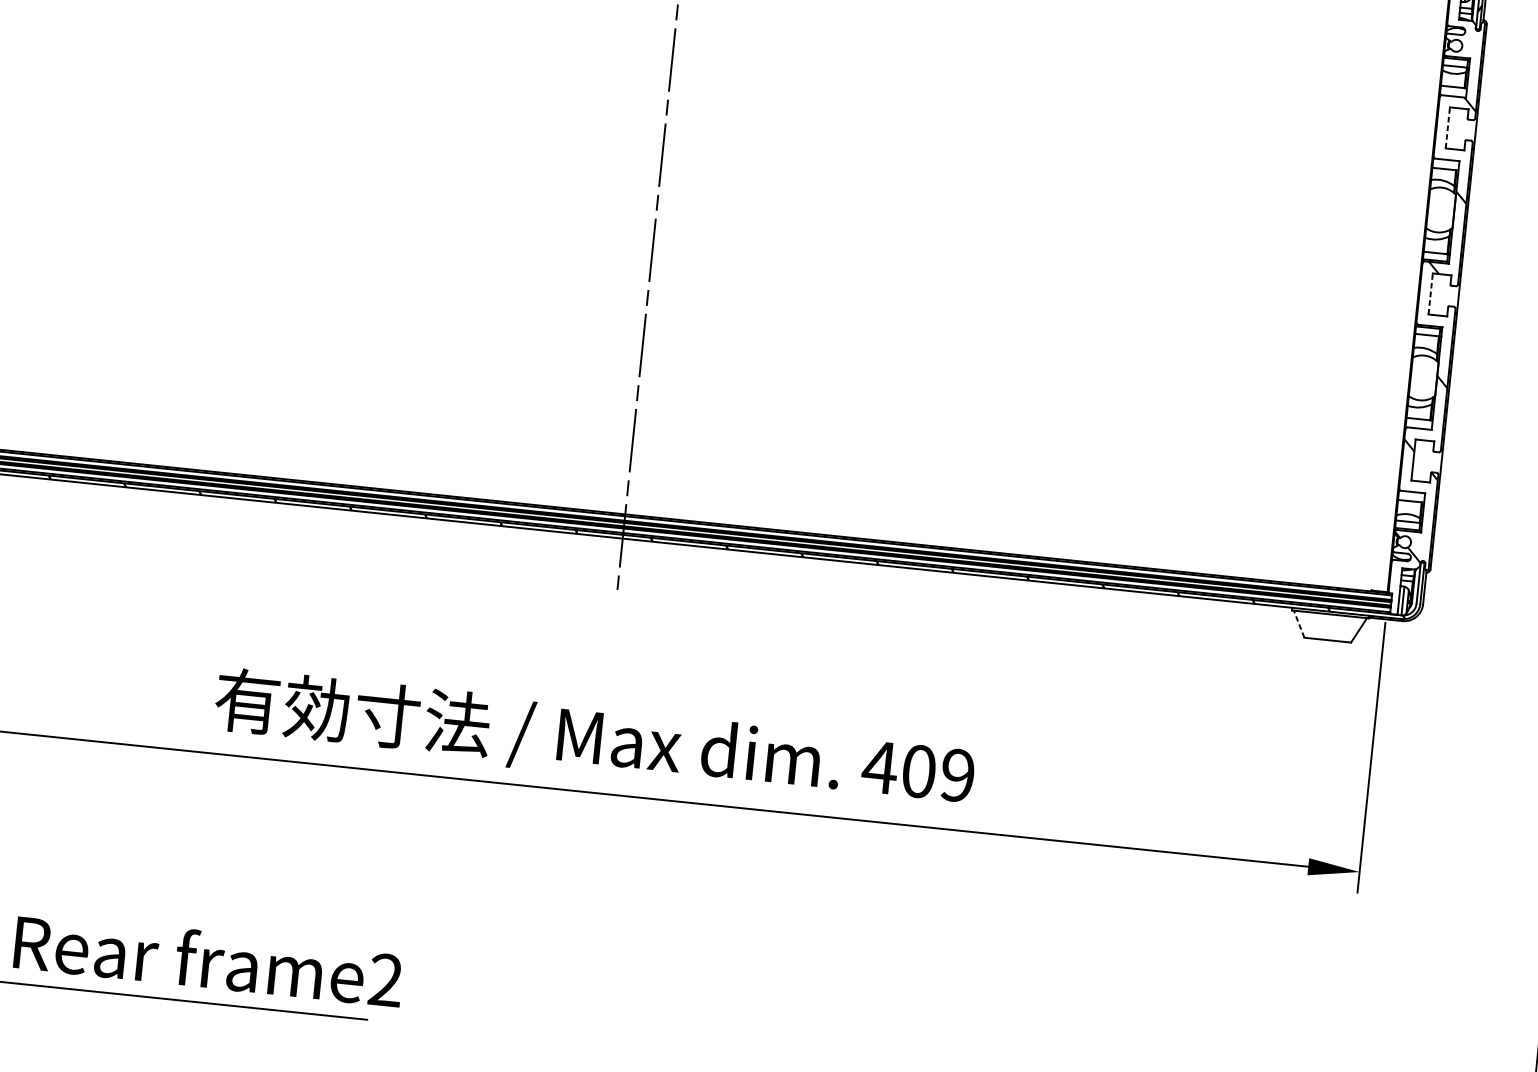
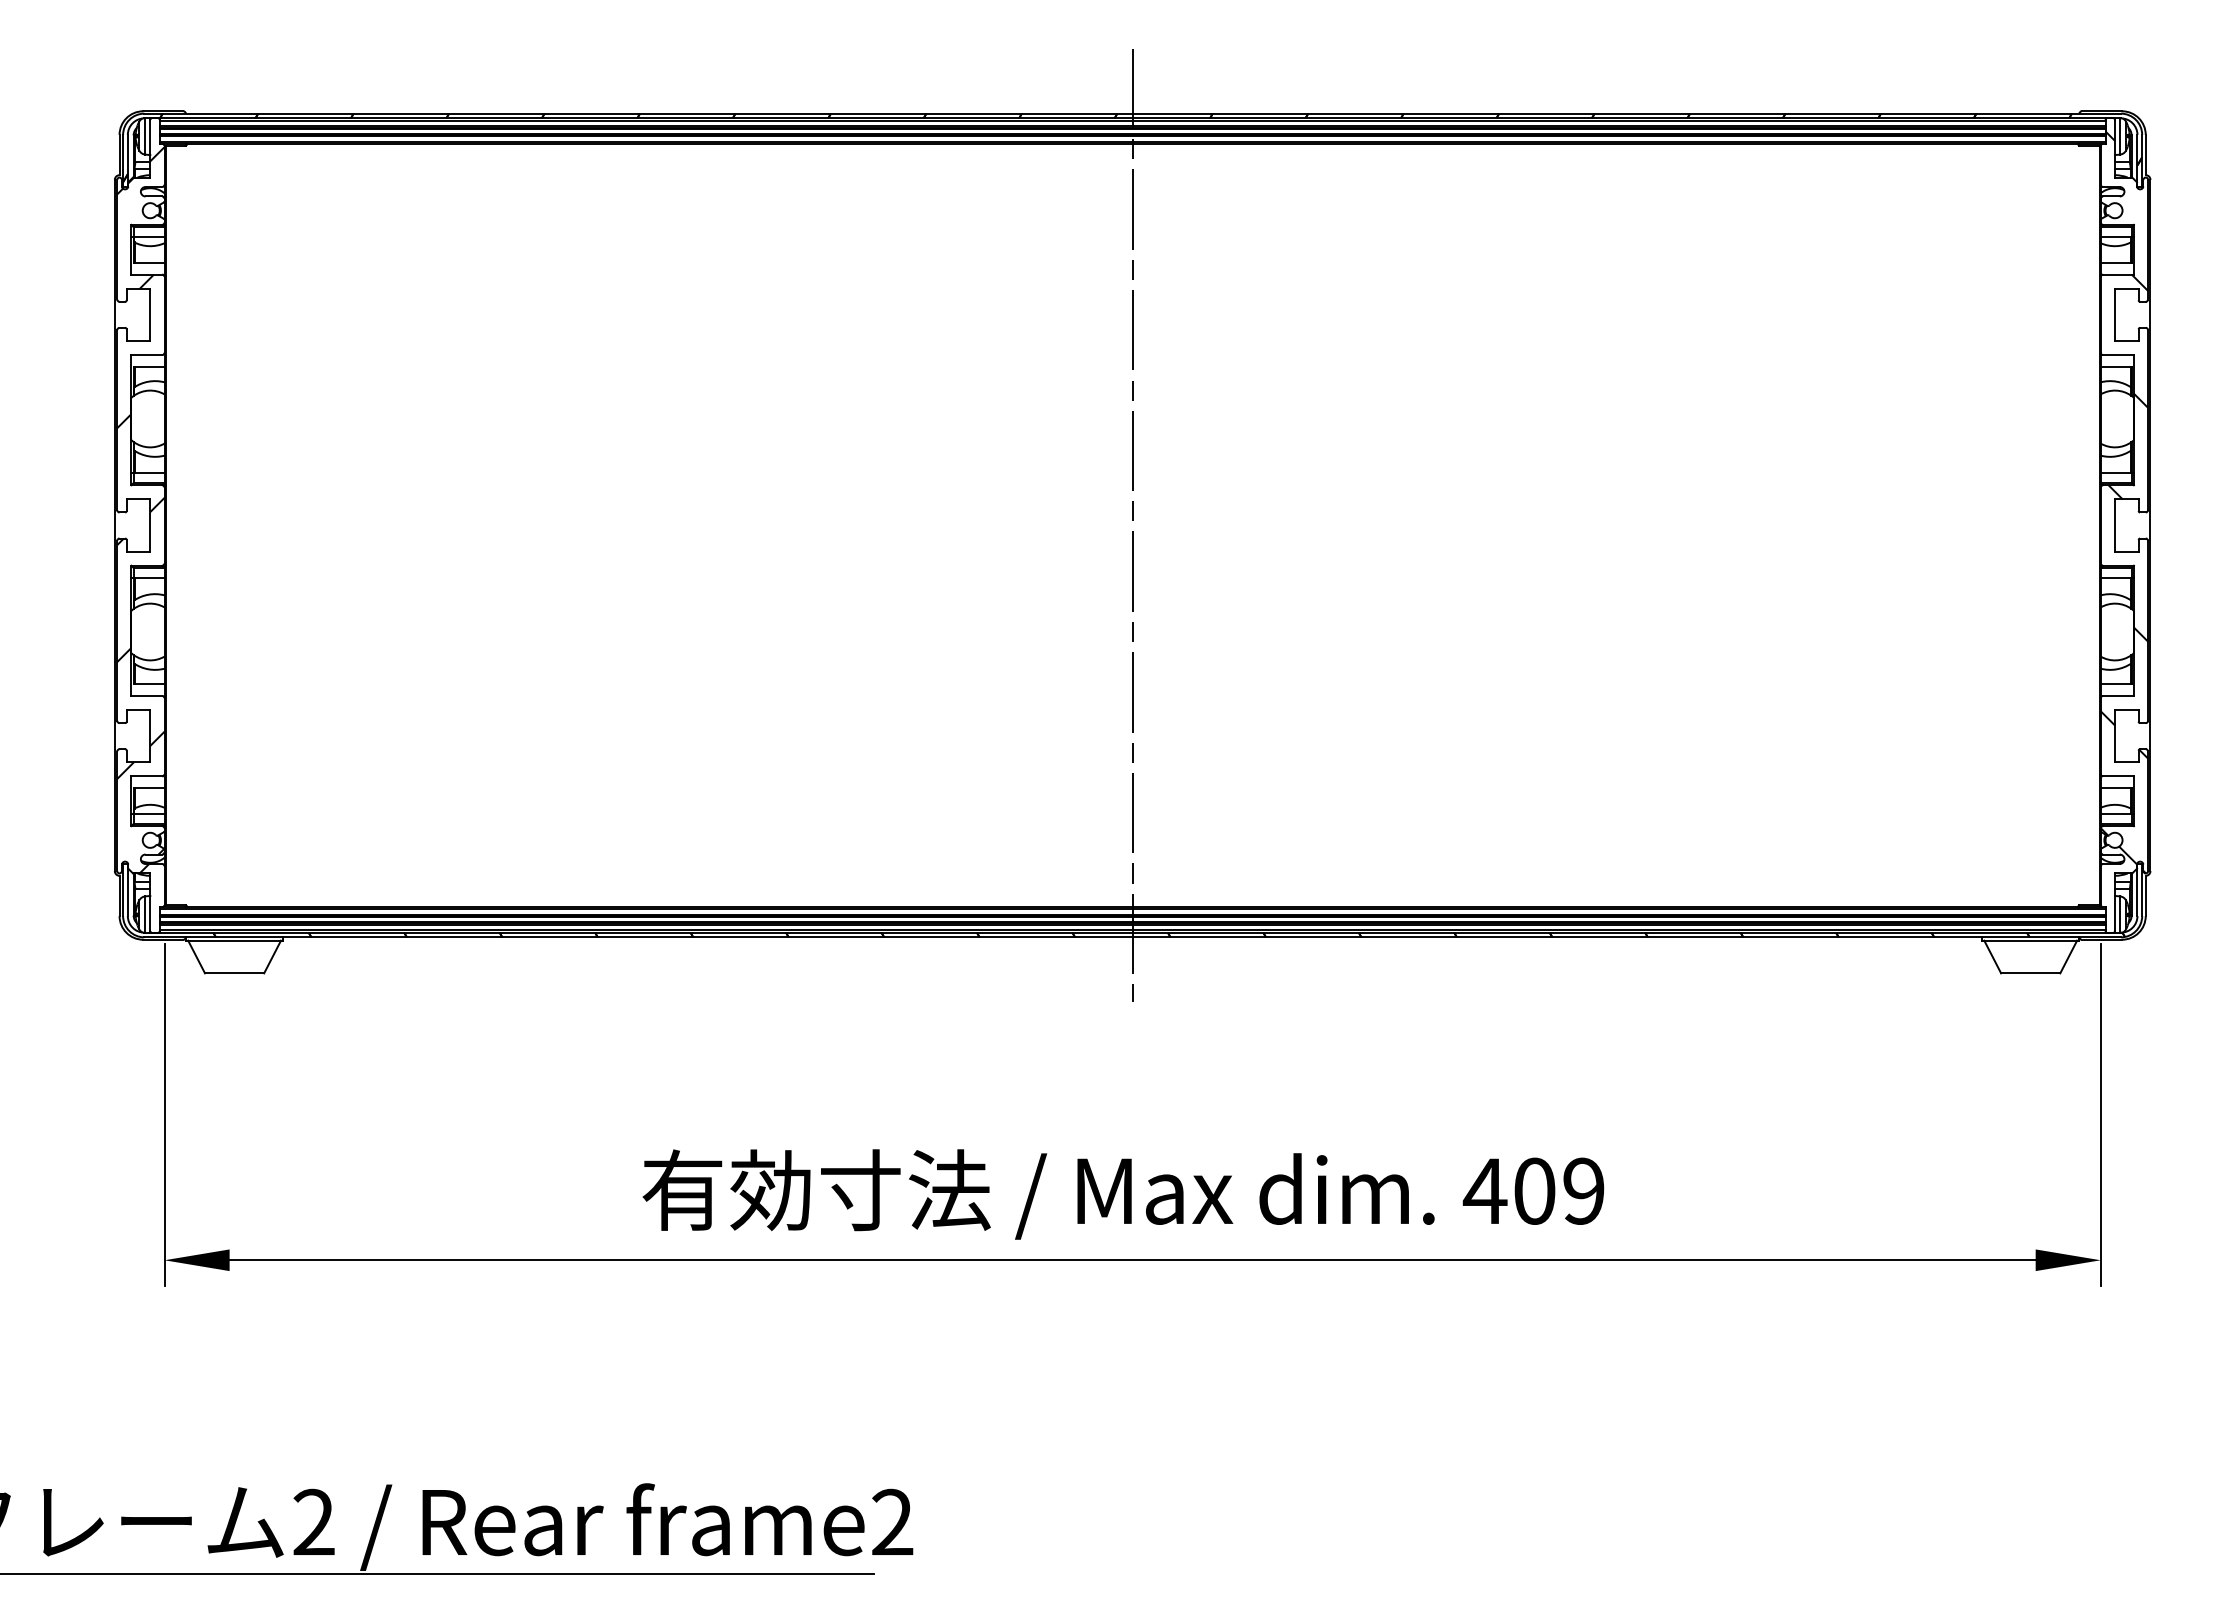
line: (1447, 127) -> (2114, 314), dashed -> solid
line: (1430, 293) -> (2114, 525), dashed -> solid
line: (1299, 623) -> (1992, 956), dashed -> solid

